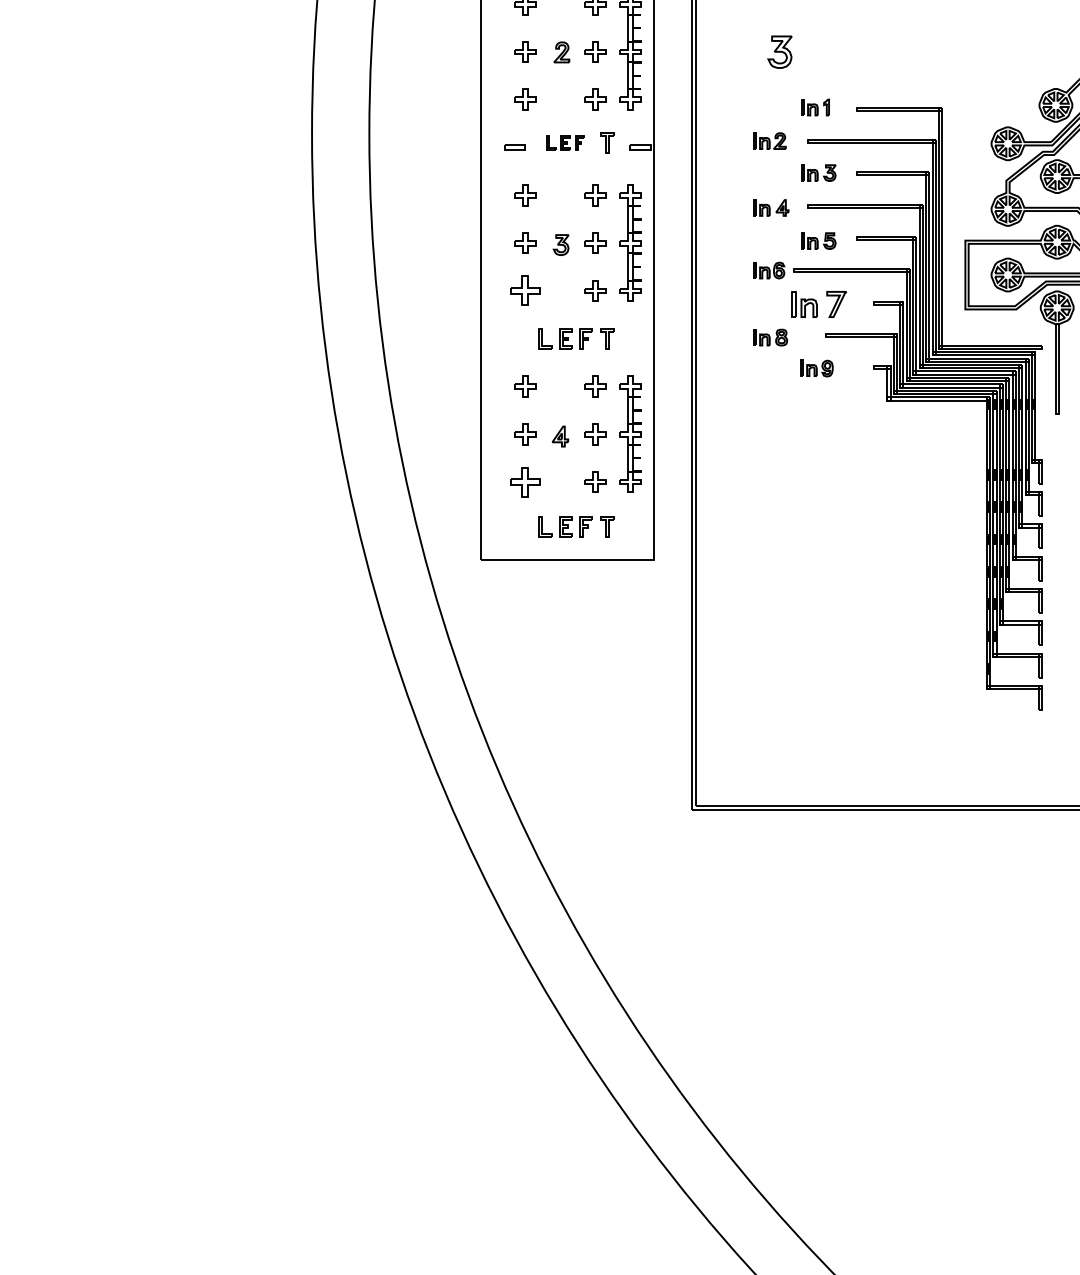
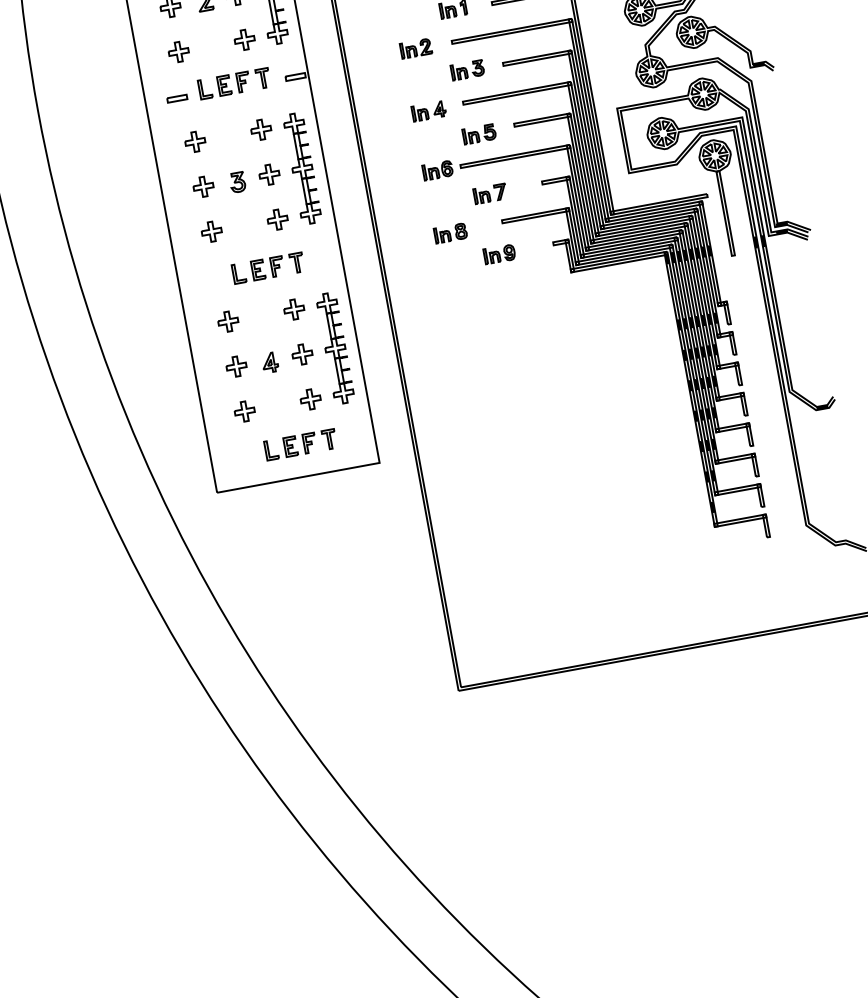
part: (565, 142) -> (224, 85), size x1.43
part: (525, 290) -> (211, 231), size x0.71
part: (818, 304) -> (490, 193), size x0.62
part: (525, 481) -> (244, 411), size x0.71

